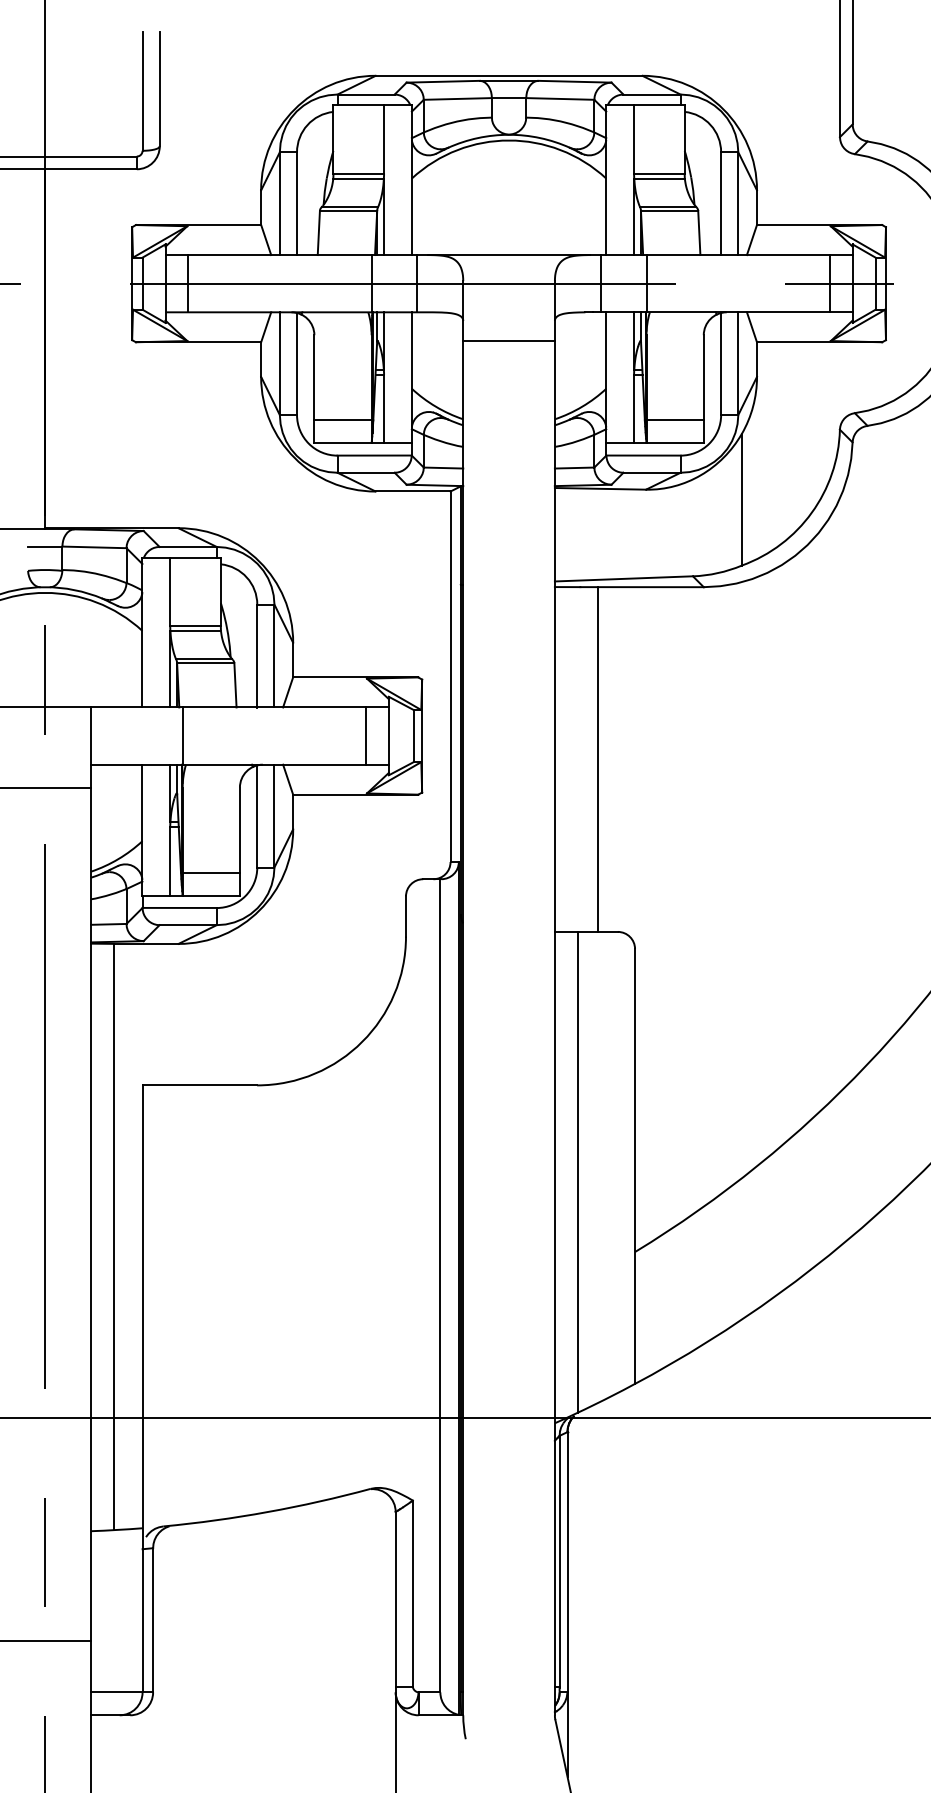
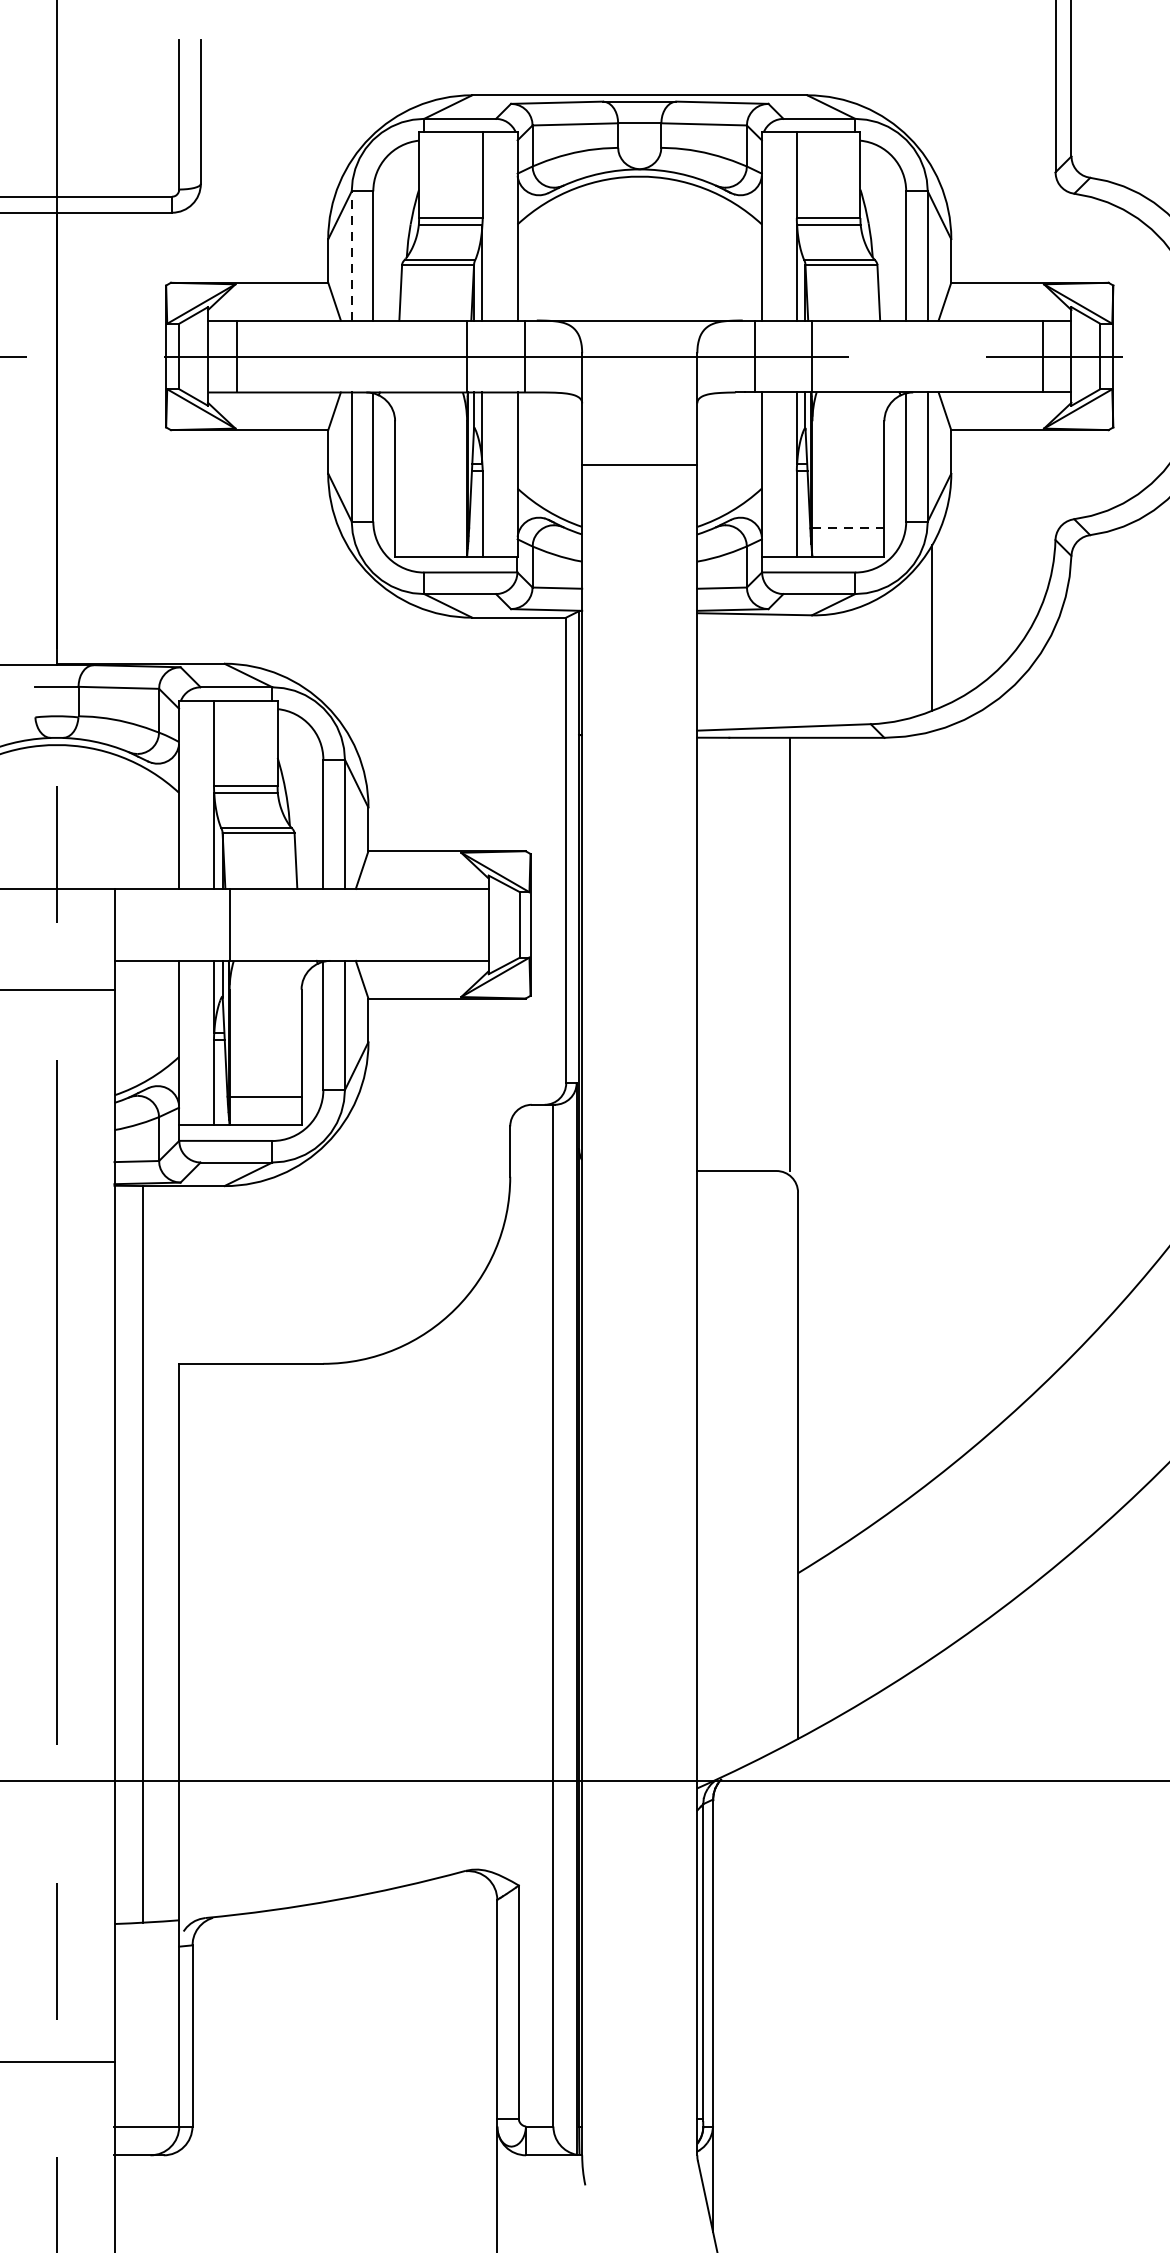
line: (279, 203) -> (351, 255), solid -> dashed
line: (508, 340) -> (639, 464), moved
line: (342, 420) -> (430, 528), removed
line: (675, 420) -> (848, 528), solid -> dashed
line: (365, 735) -> (459, 924), removed
line: (598, 759) -> (789, 954), moved
line: (577, 1171) -> (725, 1472), removed

